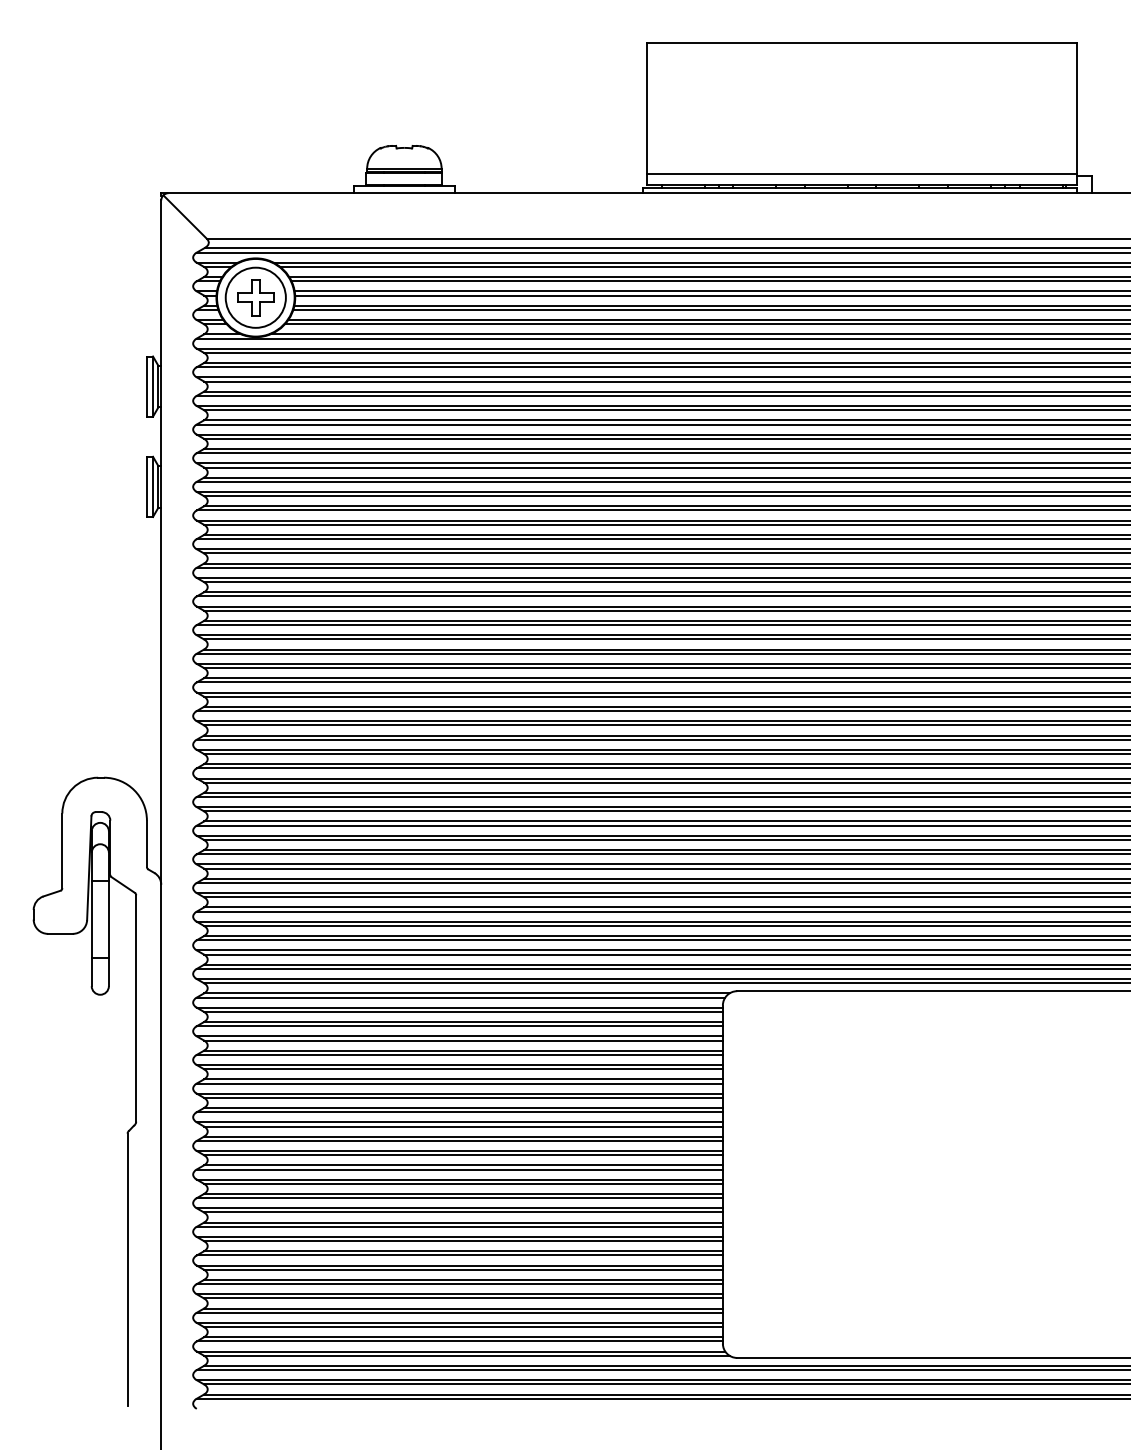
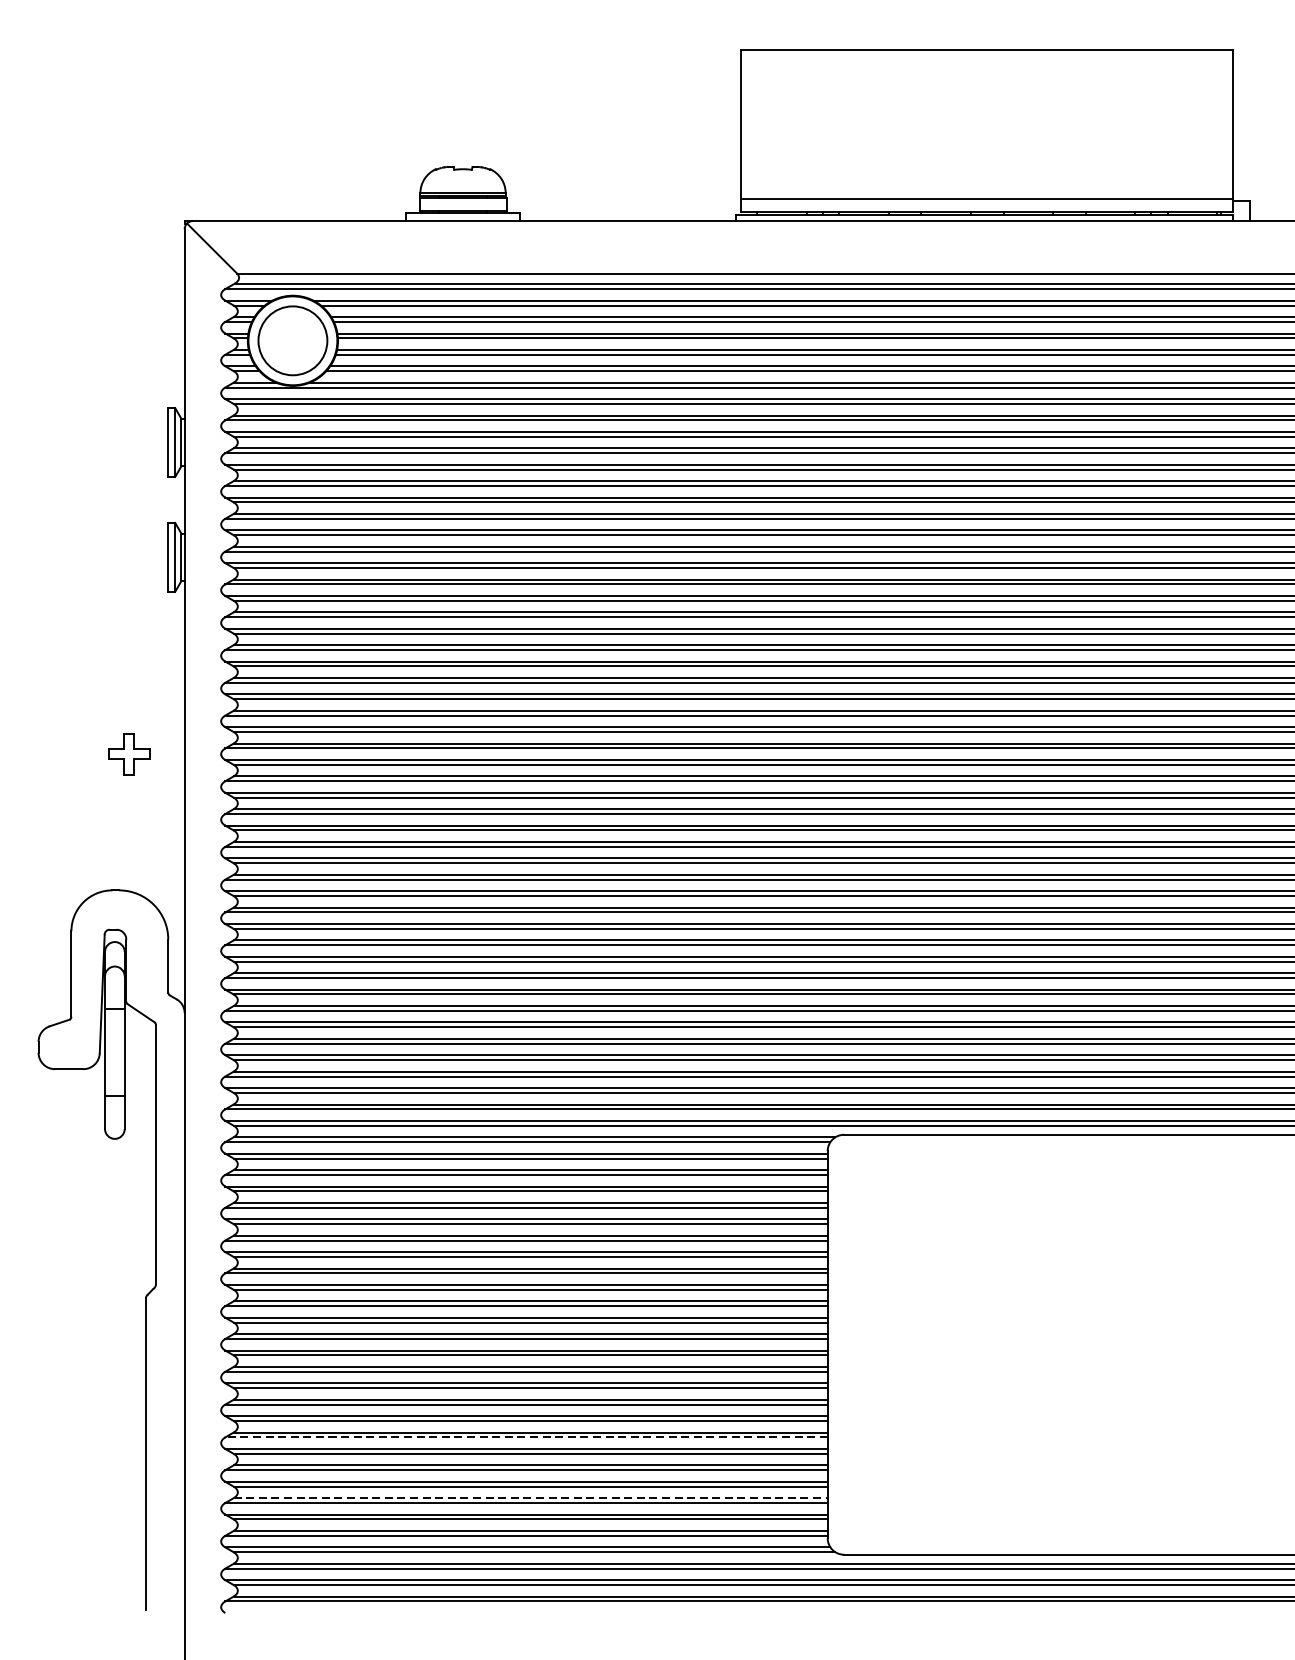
part: (255, 297) -> (128, 753), moved
line: (459, 1255) -> (526, 1437), solid -> dashed
line: (463, 1308) -> (530, 1498), solid -> dashed

